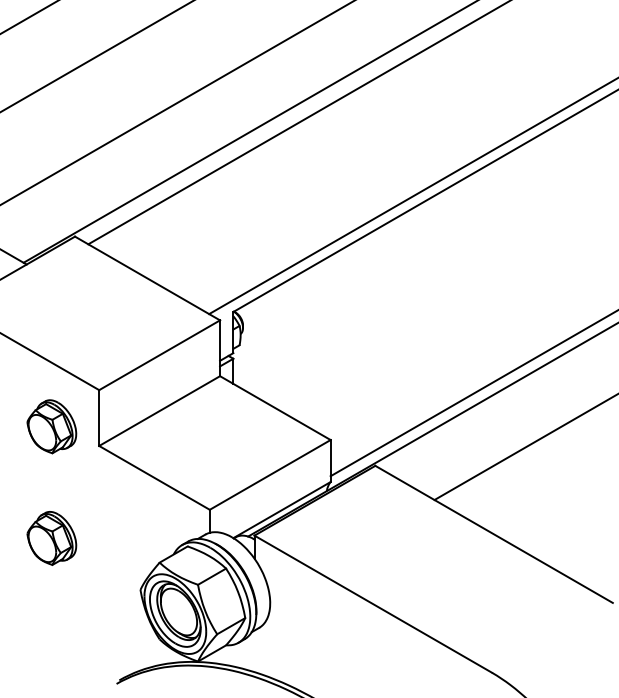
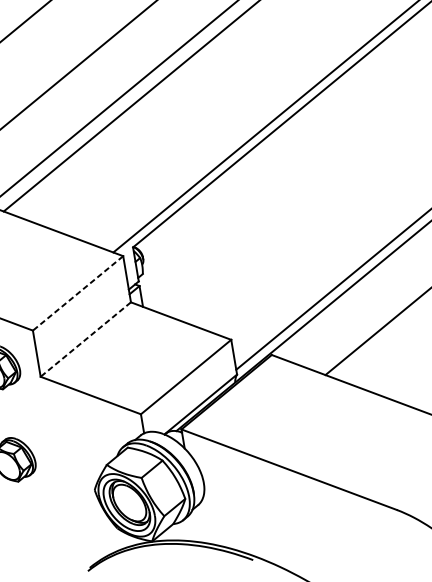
line: (159, 355) -> (78, 293), solid -> dashed
line: (159, 411) -> (85, 339), solid -> dashed

